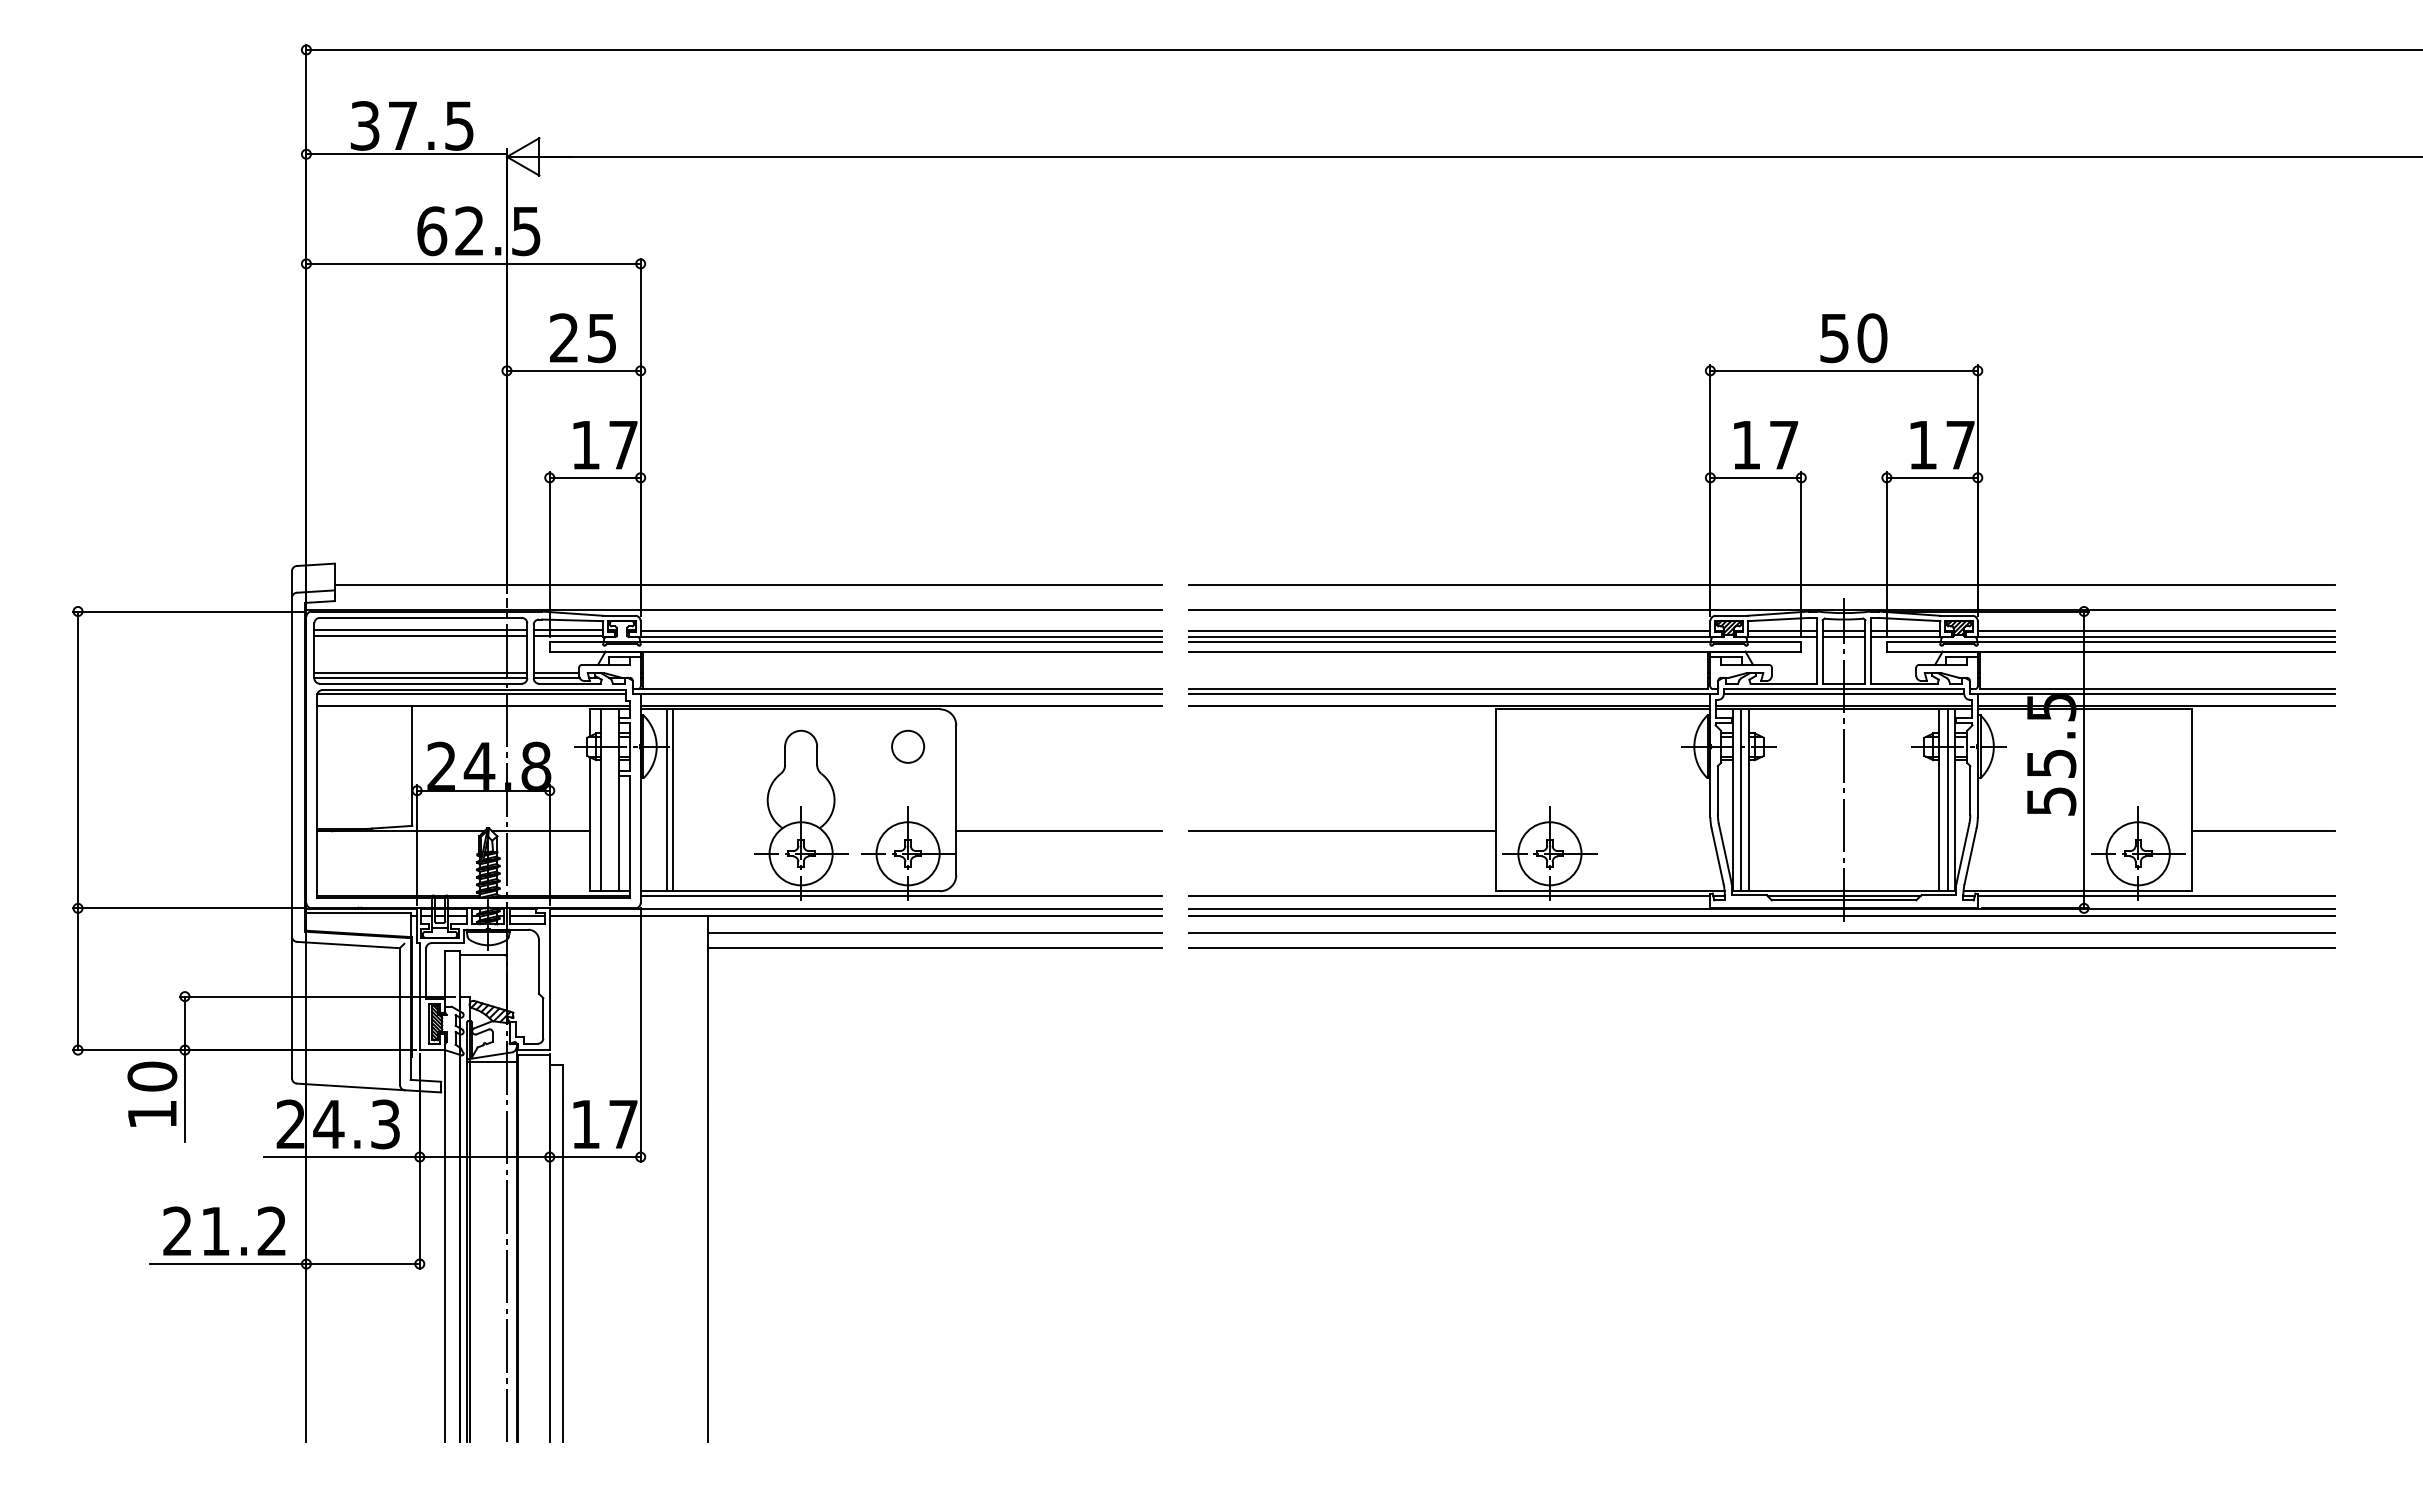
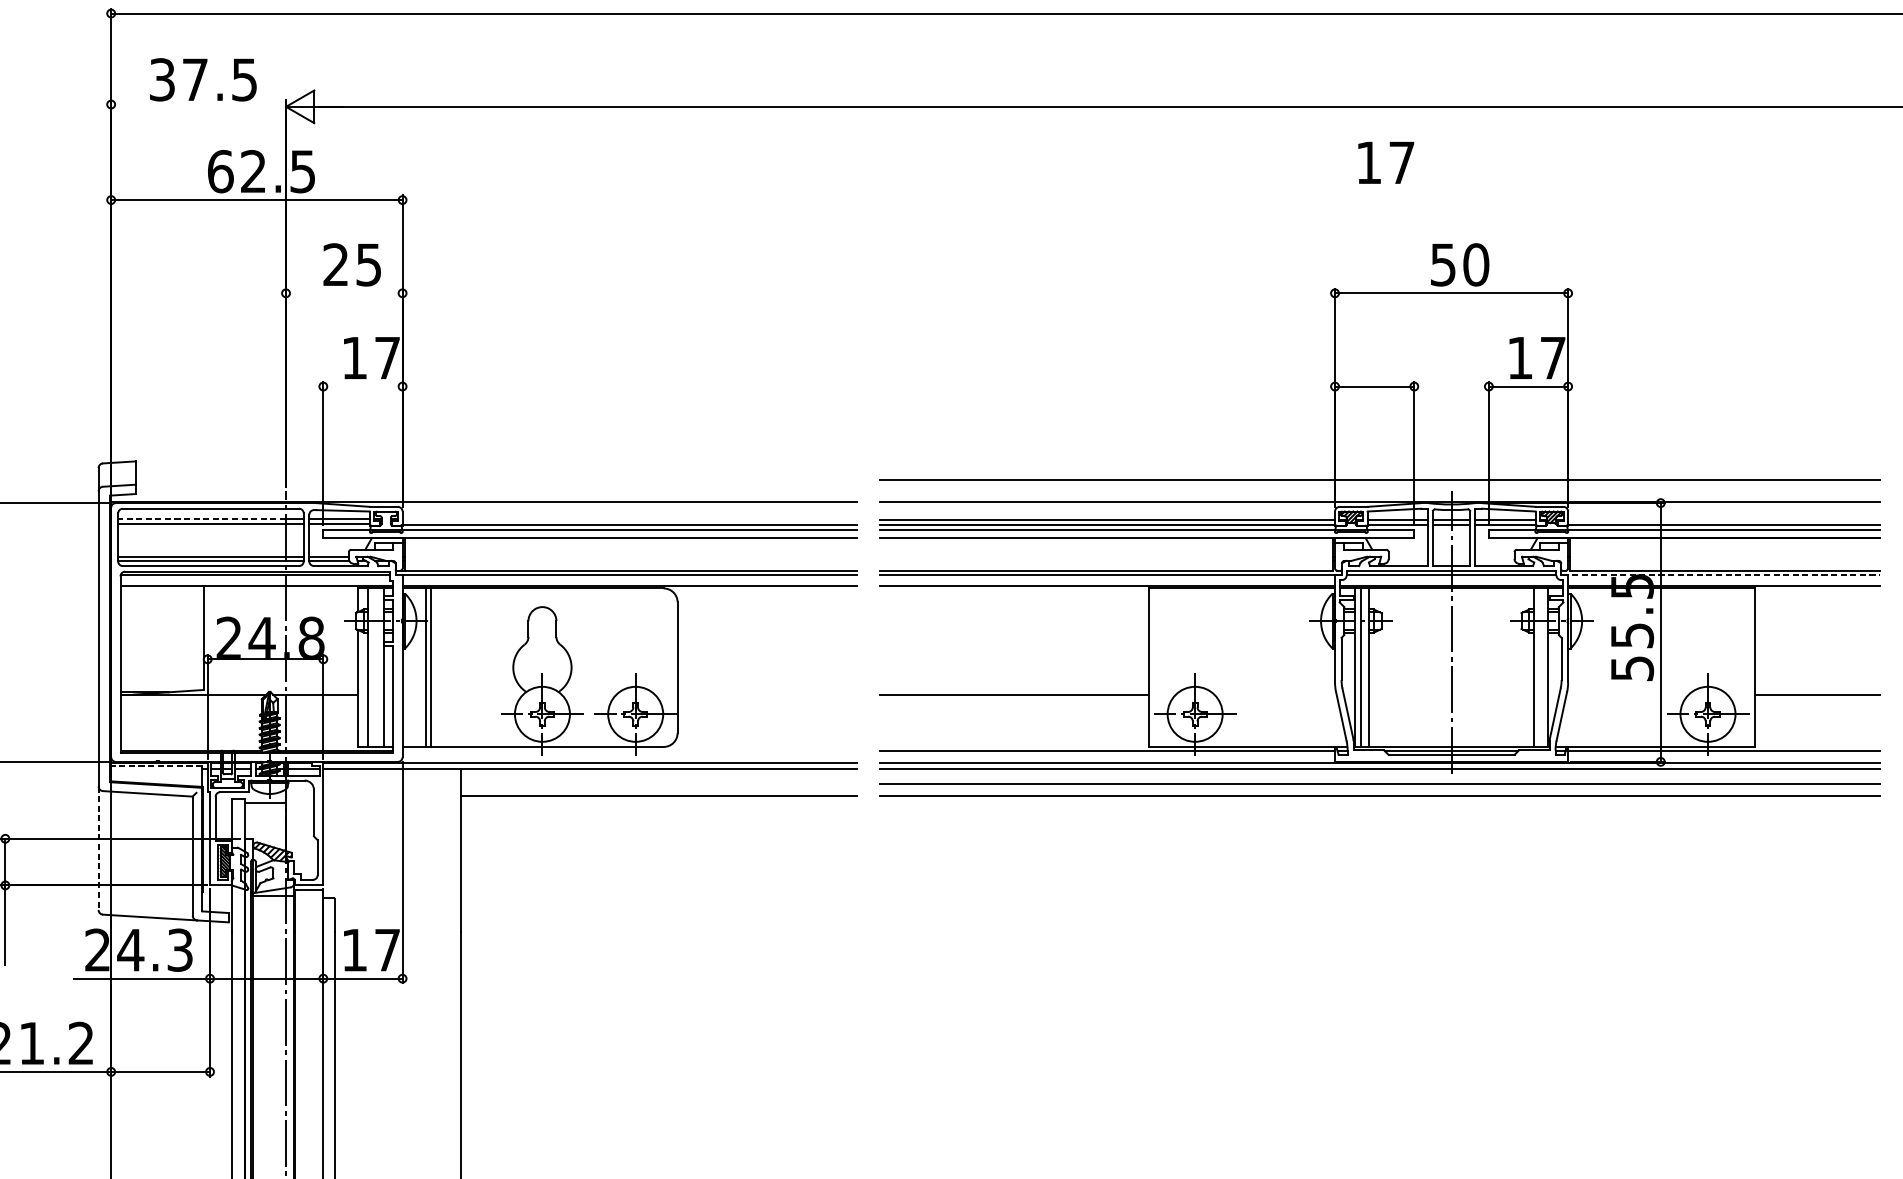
line: (406, 154) -> (198, 104), removed
line: (573, 370) -> (344, 293), removed
text: (1766, 445) -> (1386, 163), moved
line: (594, 477) -> (362, 386), removed
line: (748, 584) -> (496, 479), removed
line: (410, 630) -> (201, 519), solid -> dashed
line: (901, 631) -> (629, 520), removed
line: (2156, 631) -> (1723, 520), removed
line: (2153, 694) -> (1721, 575), solid -> dashed
circle: (907, 746) -> (635, 620), removed
line: (1947, 800) -> (1541, 667), removed
line: (1059, 831) -> (767, 694), removed
line: (901, 896) -> (629, 751), removed
line: (358, 913) -> (156, 766), solid -> dashed
line: (934, 933) -> (658, 783), removed
line: (291, 1007) -> (98, 848), solid -> dashed

